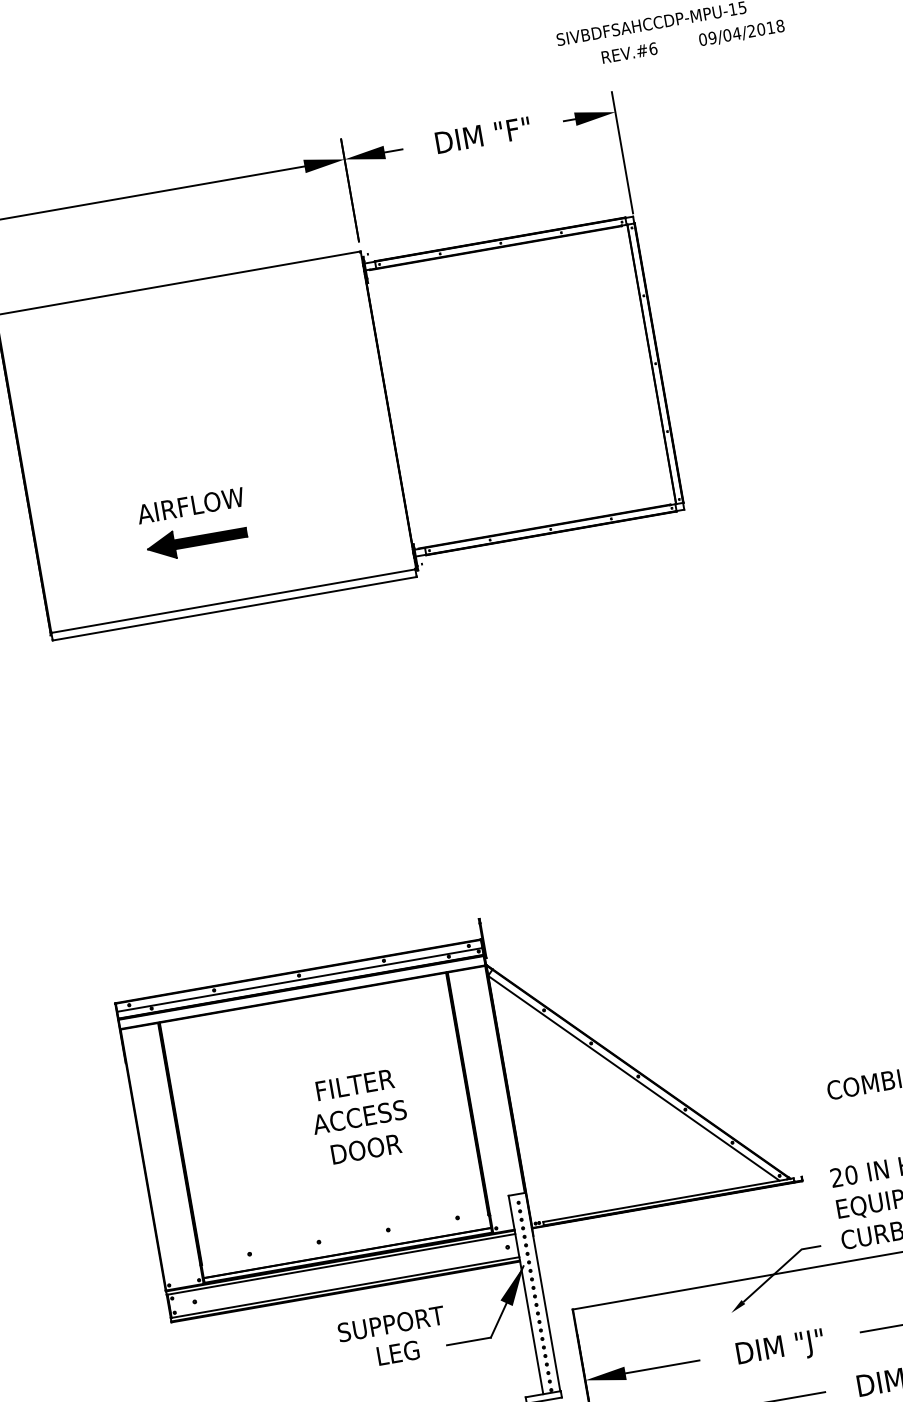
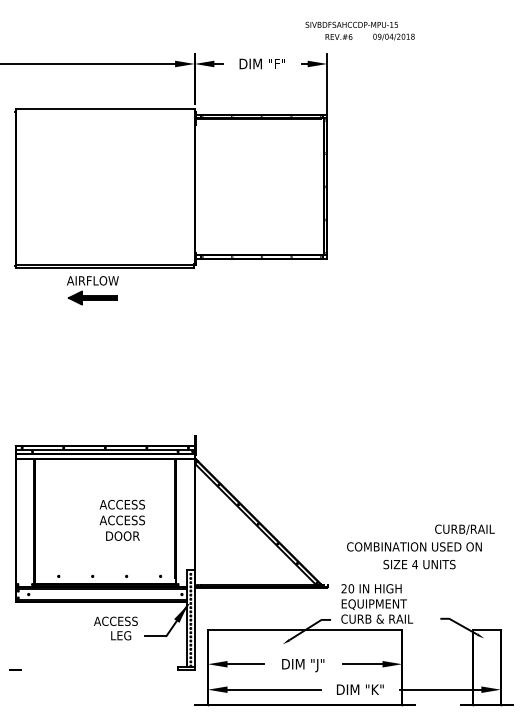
part: (193, 525) -> (92, 290), moved
text: (352, 1084) -> (121, 504), FILTER -> ACCESS
text: (391, 1322) -> (120, 620), SUPPORT -> ACCESS

